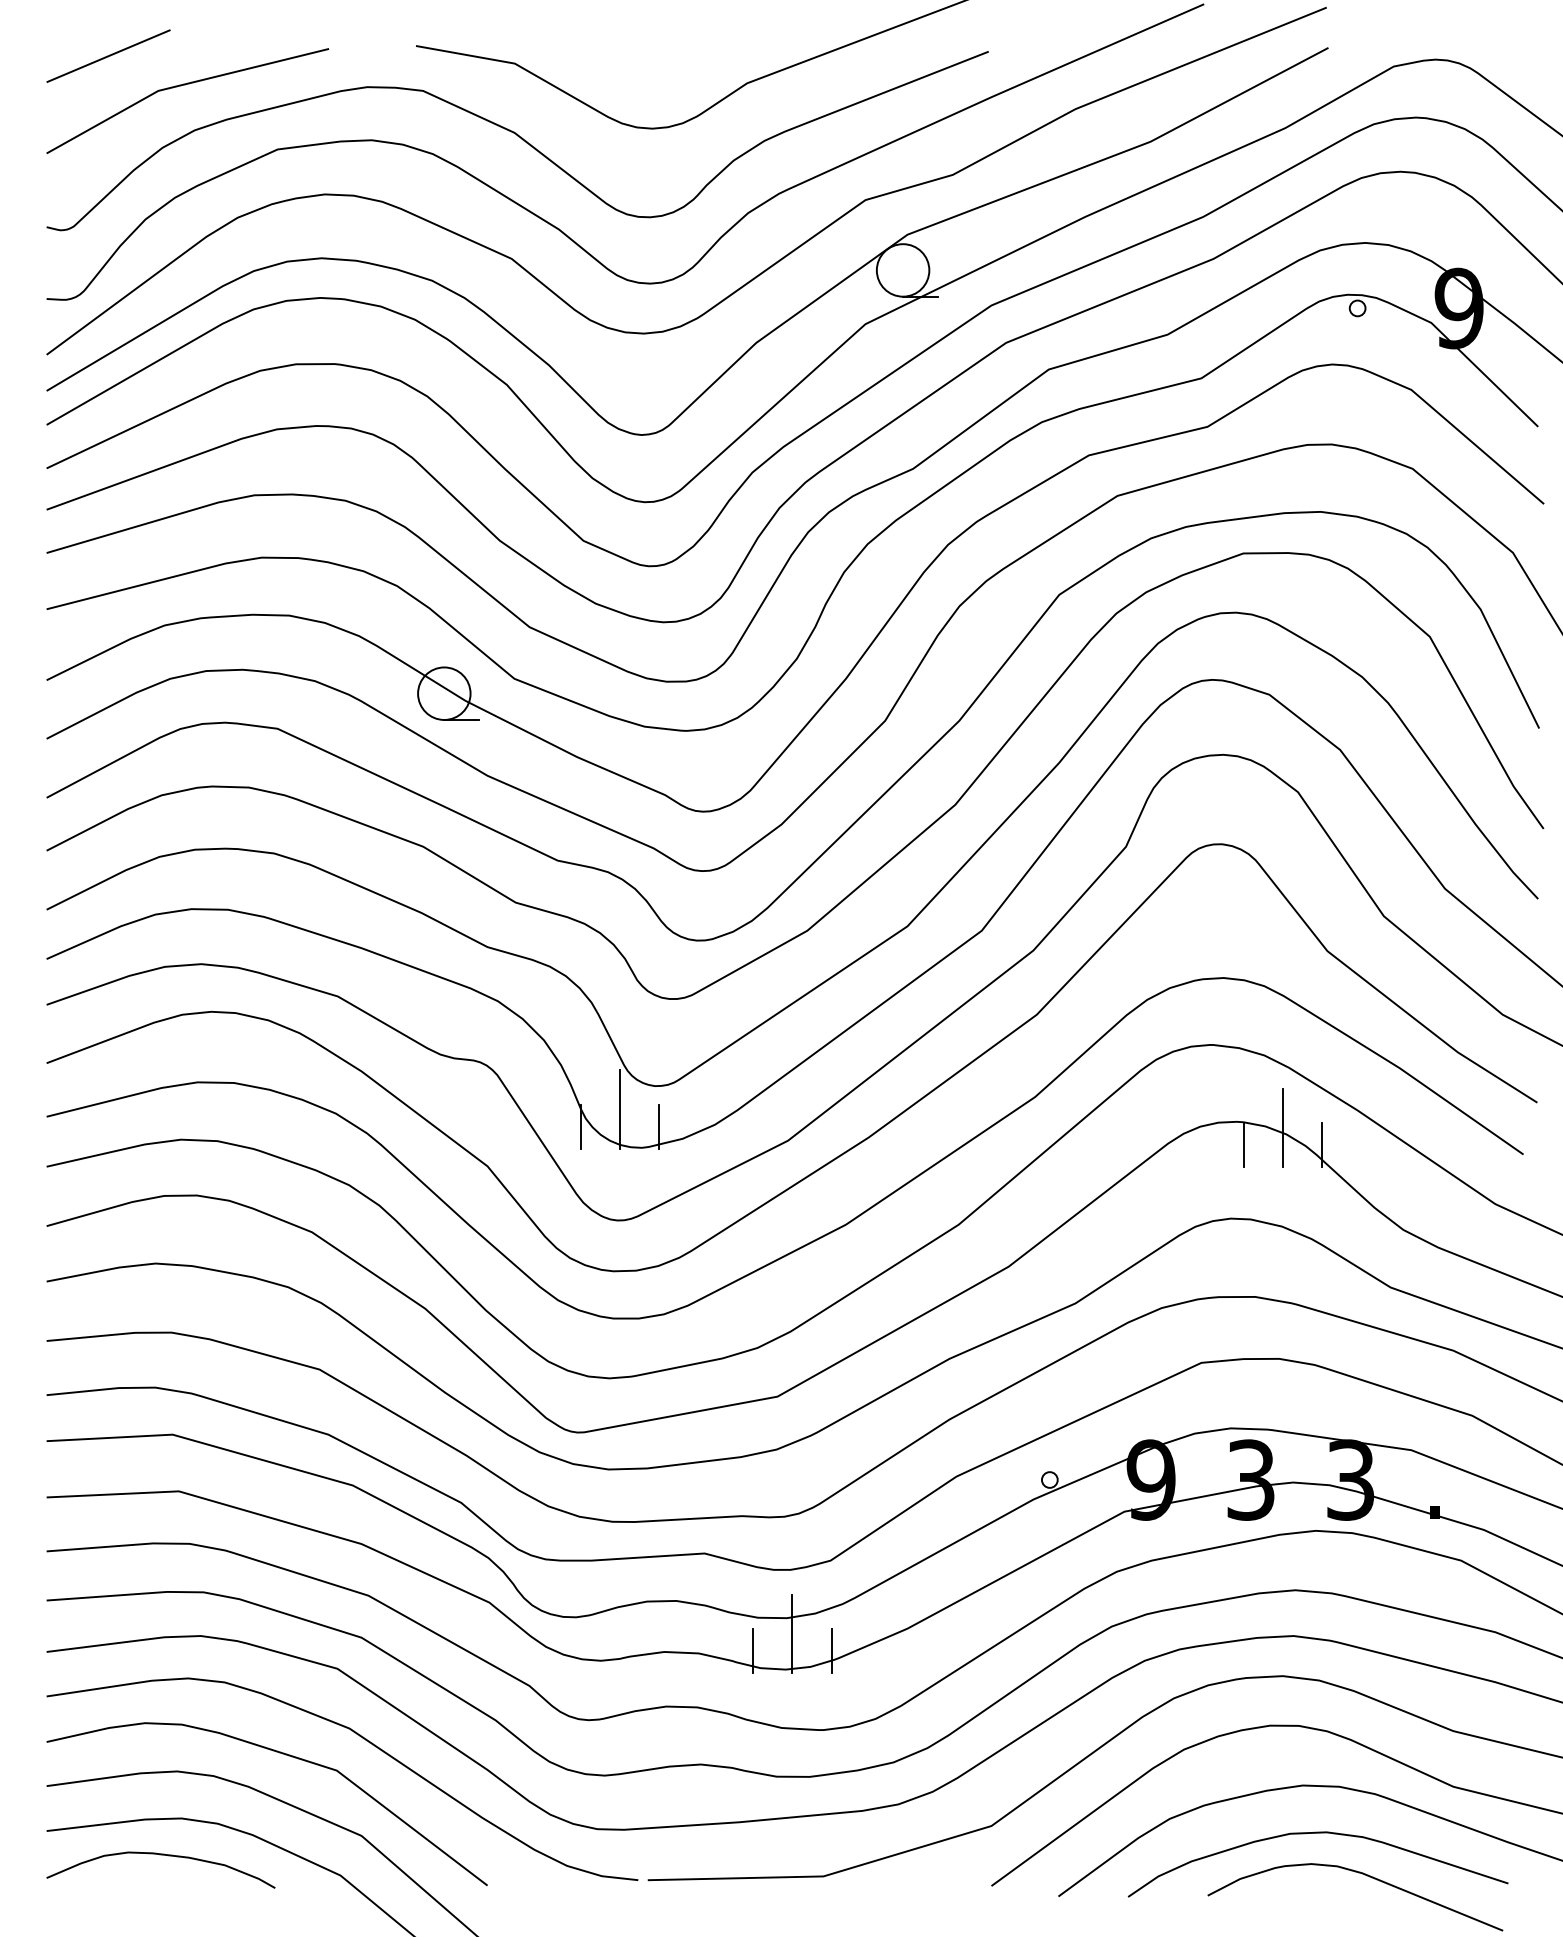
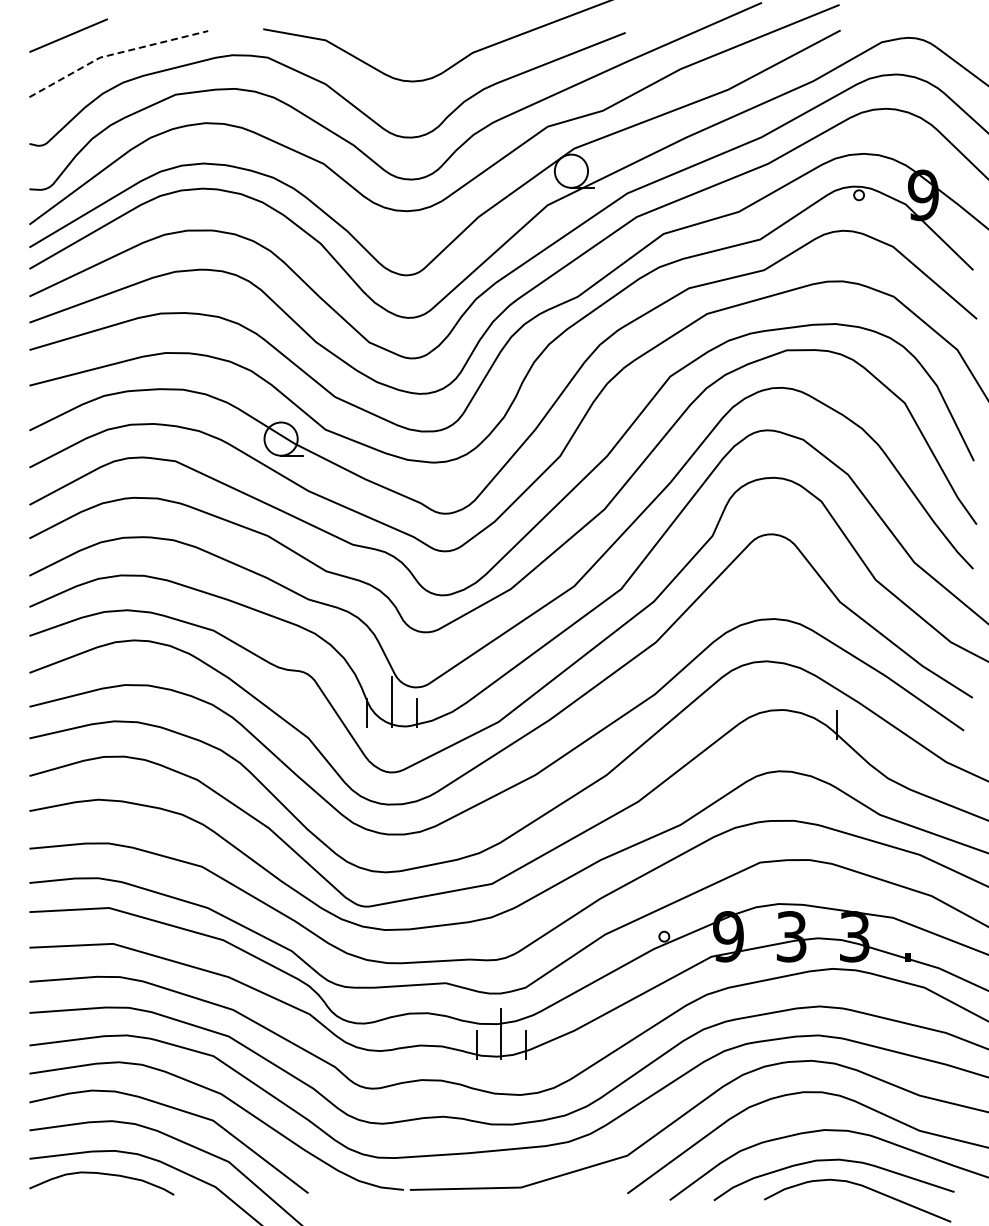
line: (181, 85) -> (114, 54), solid -> dashed
line: (1282, 1127) -> (811, 713), removed
line: (1242, 1144) -> (786, 724), removed

